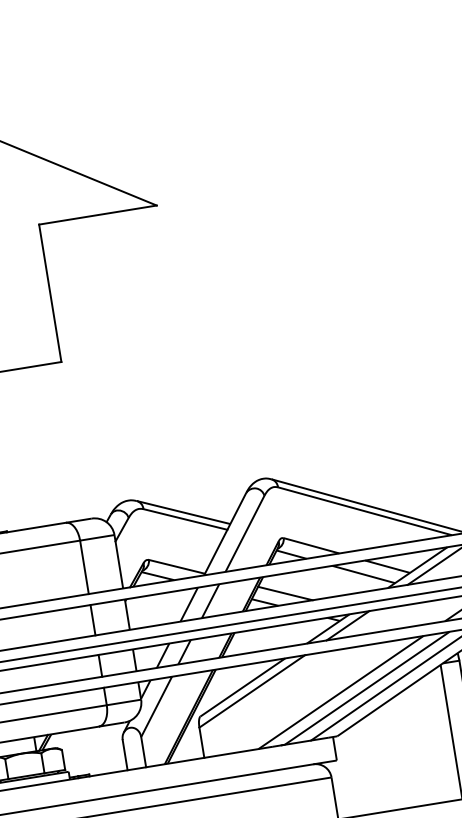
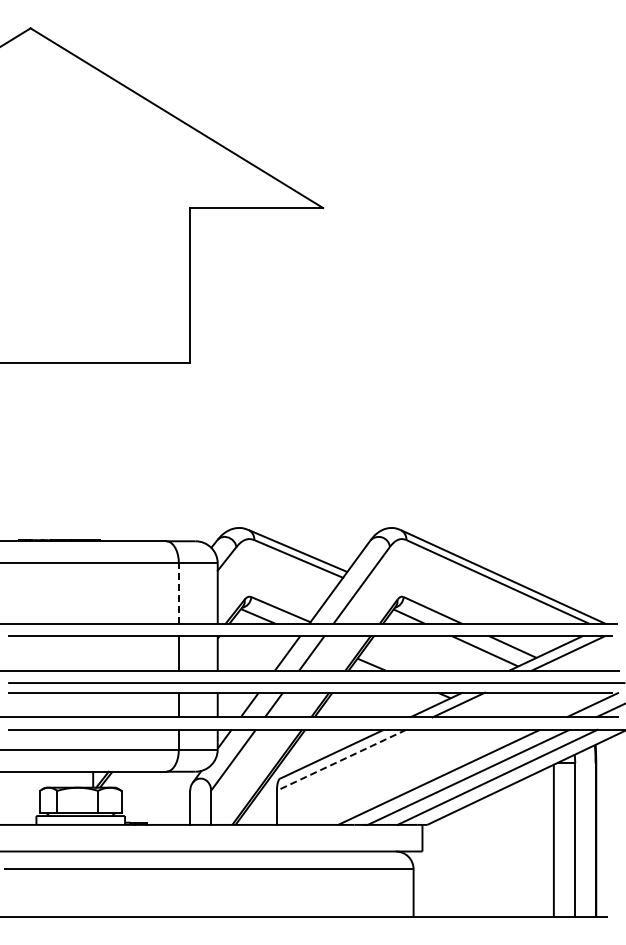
line: (84, 567) -> (178, 593), solid -> dashed
line: (285, 593) -> (395, 658), removed
line: (252, 691) -> (341, 760), solid -> dashed

